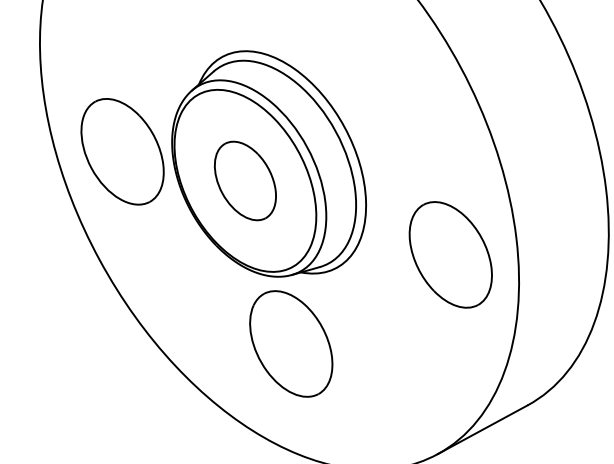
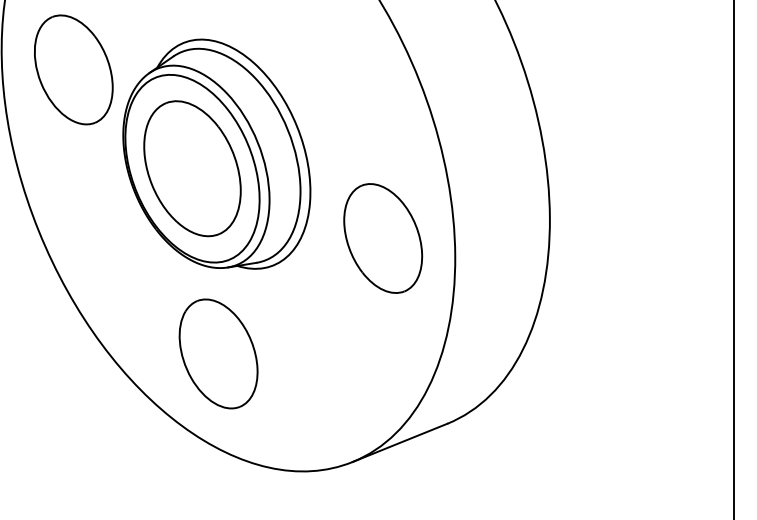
part: (122, 151) -> (73, 69), moved
part: (245, 180) -> (192, 168), size x1.67
part: (451, 254) -> (383, 238), moved
part: (291, 343) -> (218, 353), moved

